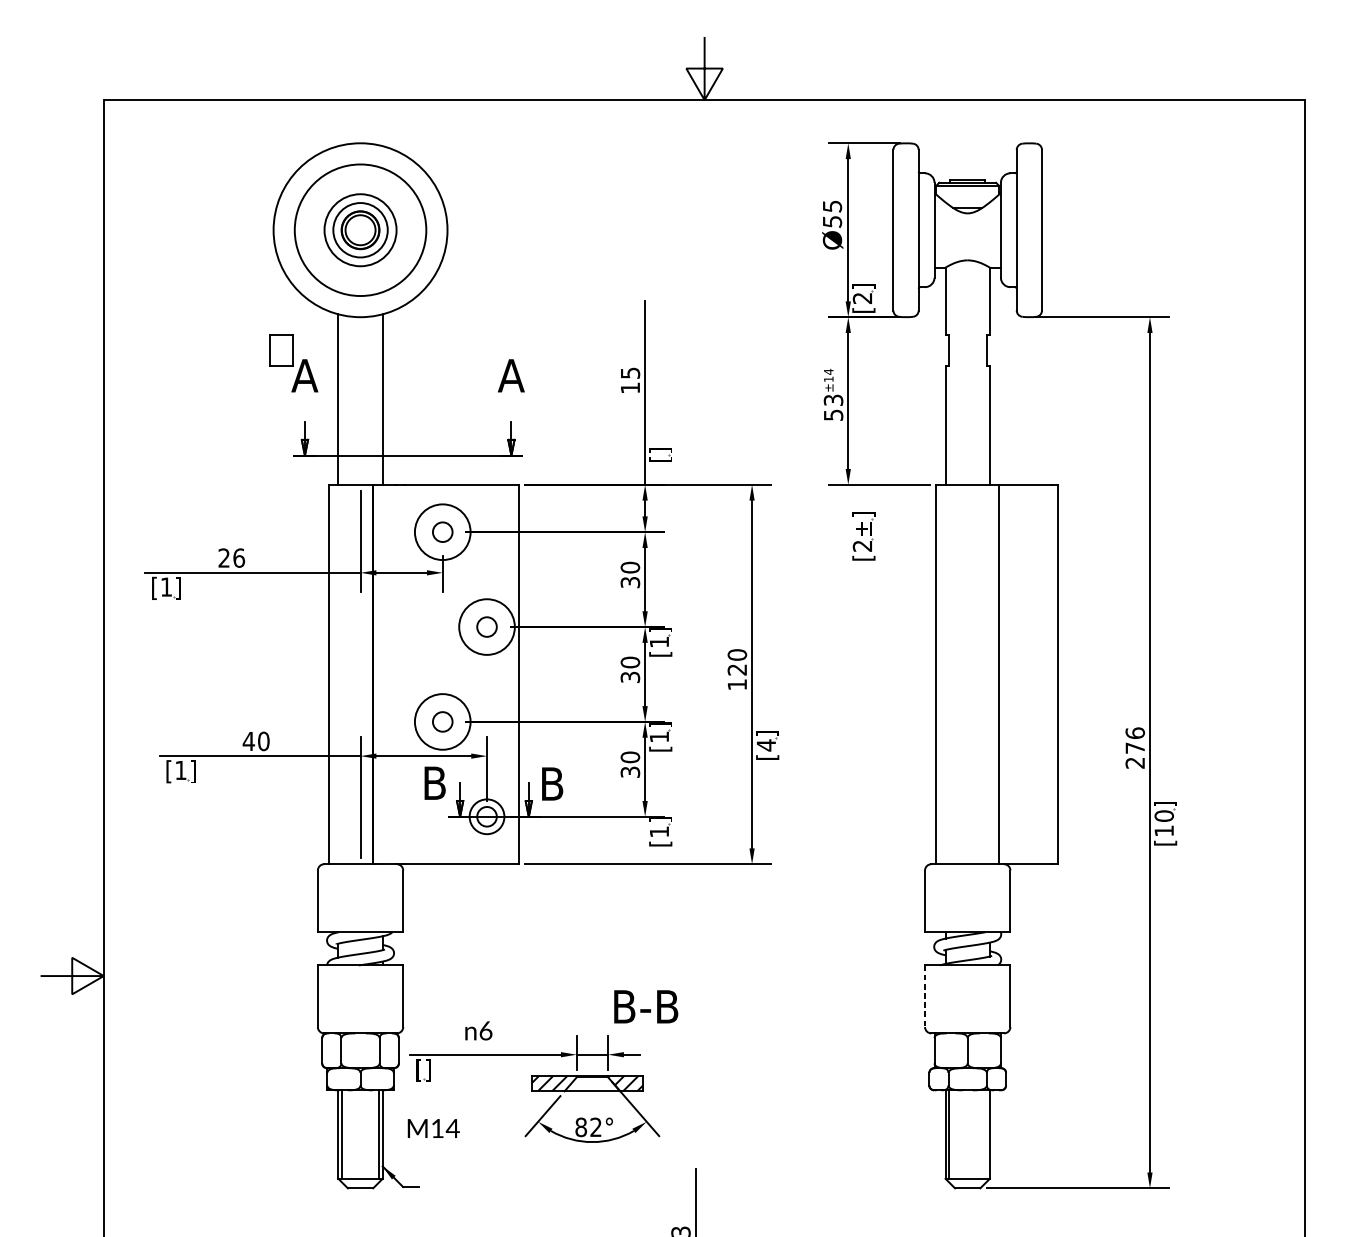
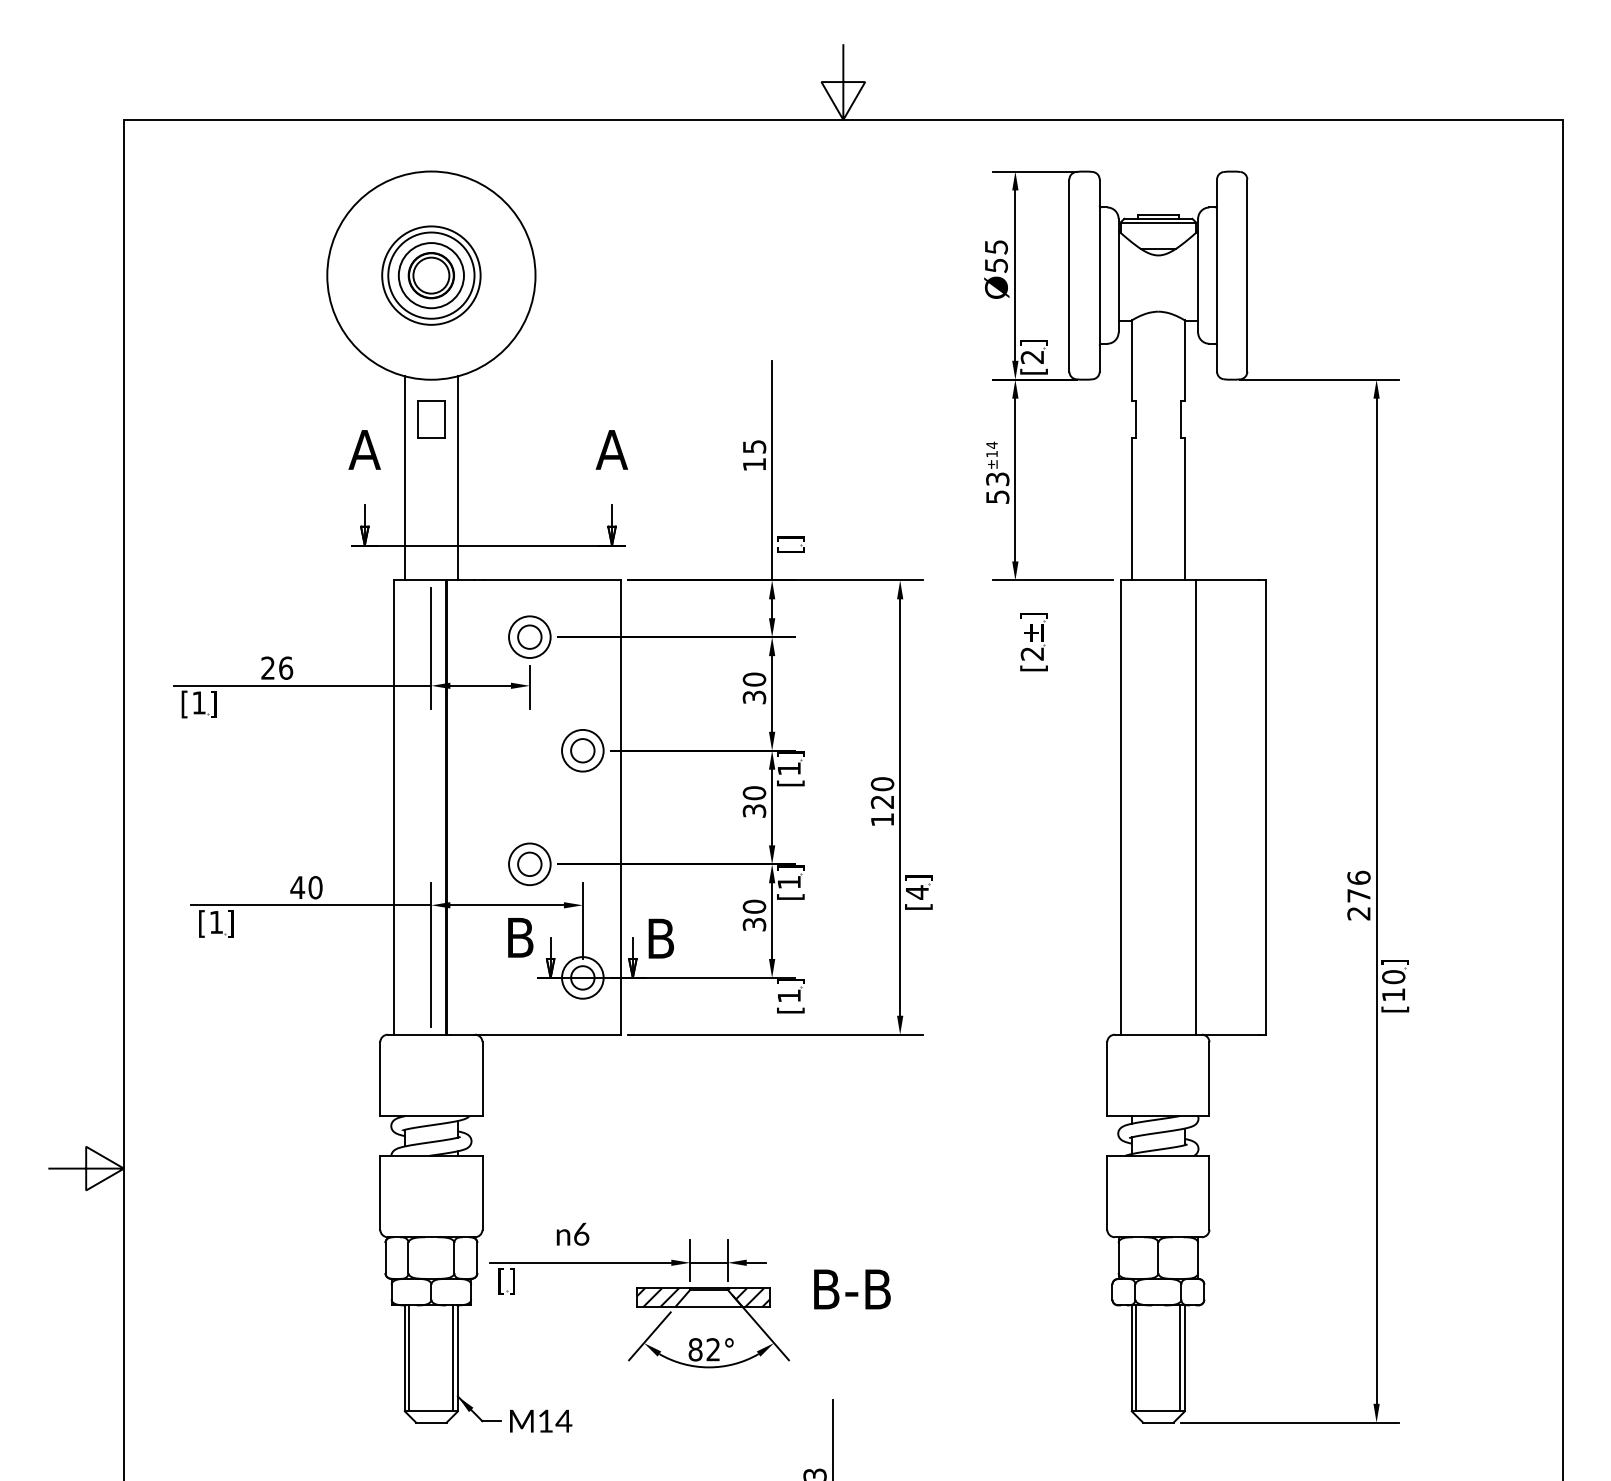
circle: (360, 230) -> (431, 275), size x0.62
part: (281, 350) -> (431, 419), moved
circle: (442, 532) -> (529, 637), size x0.62
circle: (486, 626) -> (582, 750), size x0.62
circle: (442, 722) -> (529, 864), size x0.62
line: (925, 996) -> (1107, 1192), dashed -> solid
text: (646, 1006) -> (852, 1289), moved
text: (434, 1127) -> (541, 1420), moved
line: (986, 1134) -> (1180, 1358), added

